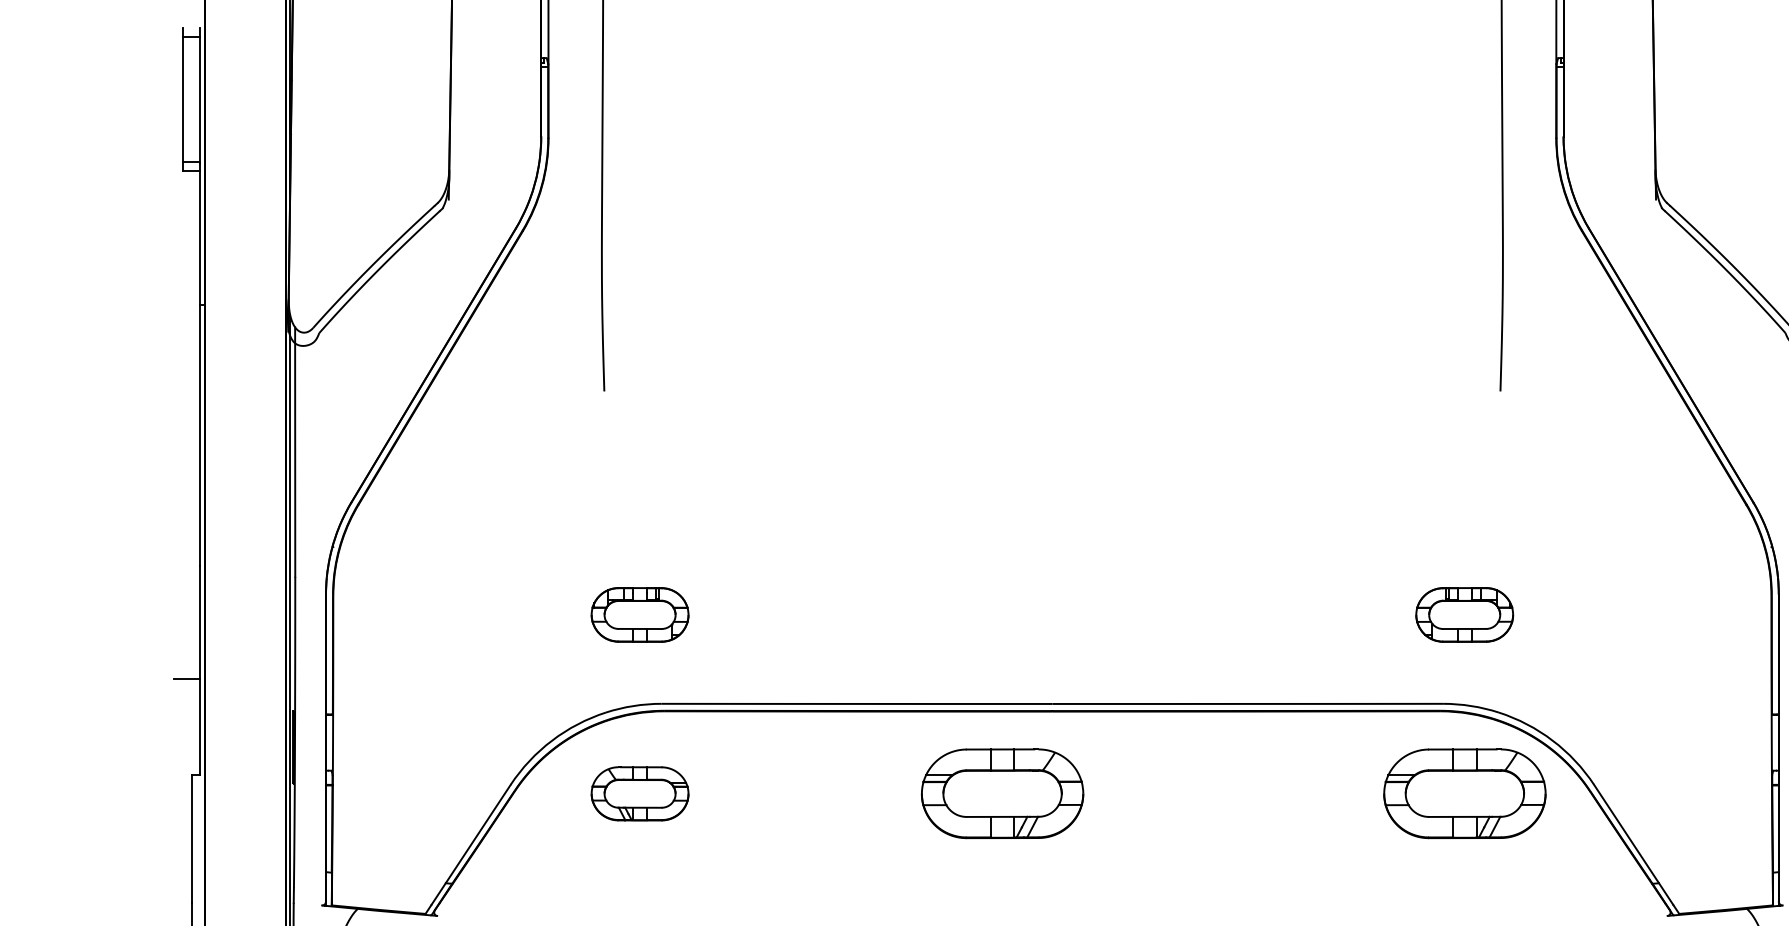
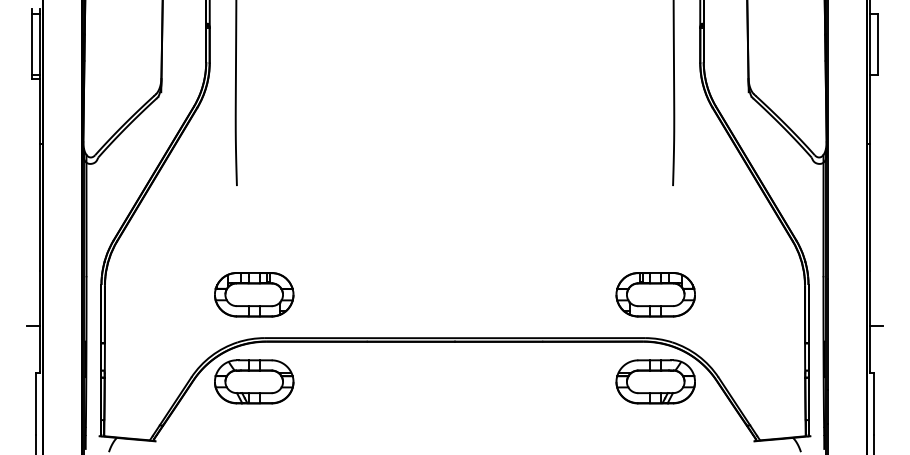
part: (640, 614) -> (254, 294), size x1.67
part: (1464, 614) -> (655, 294), size x1.67
part: (640, 792) -> (254, 381), size x1.67
part: (1002, 792) -> (430, 381), removed

